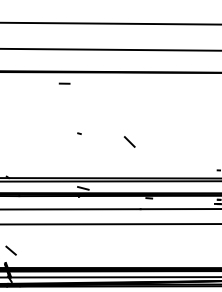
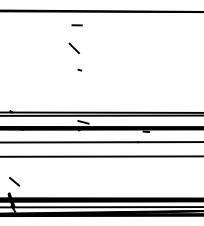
line: (64, 83) -> (76, 25), moved
line: (129, 141) -> (74, 48), moved

